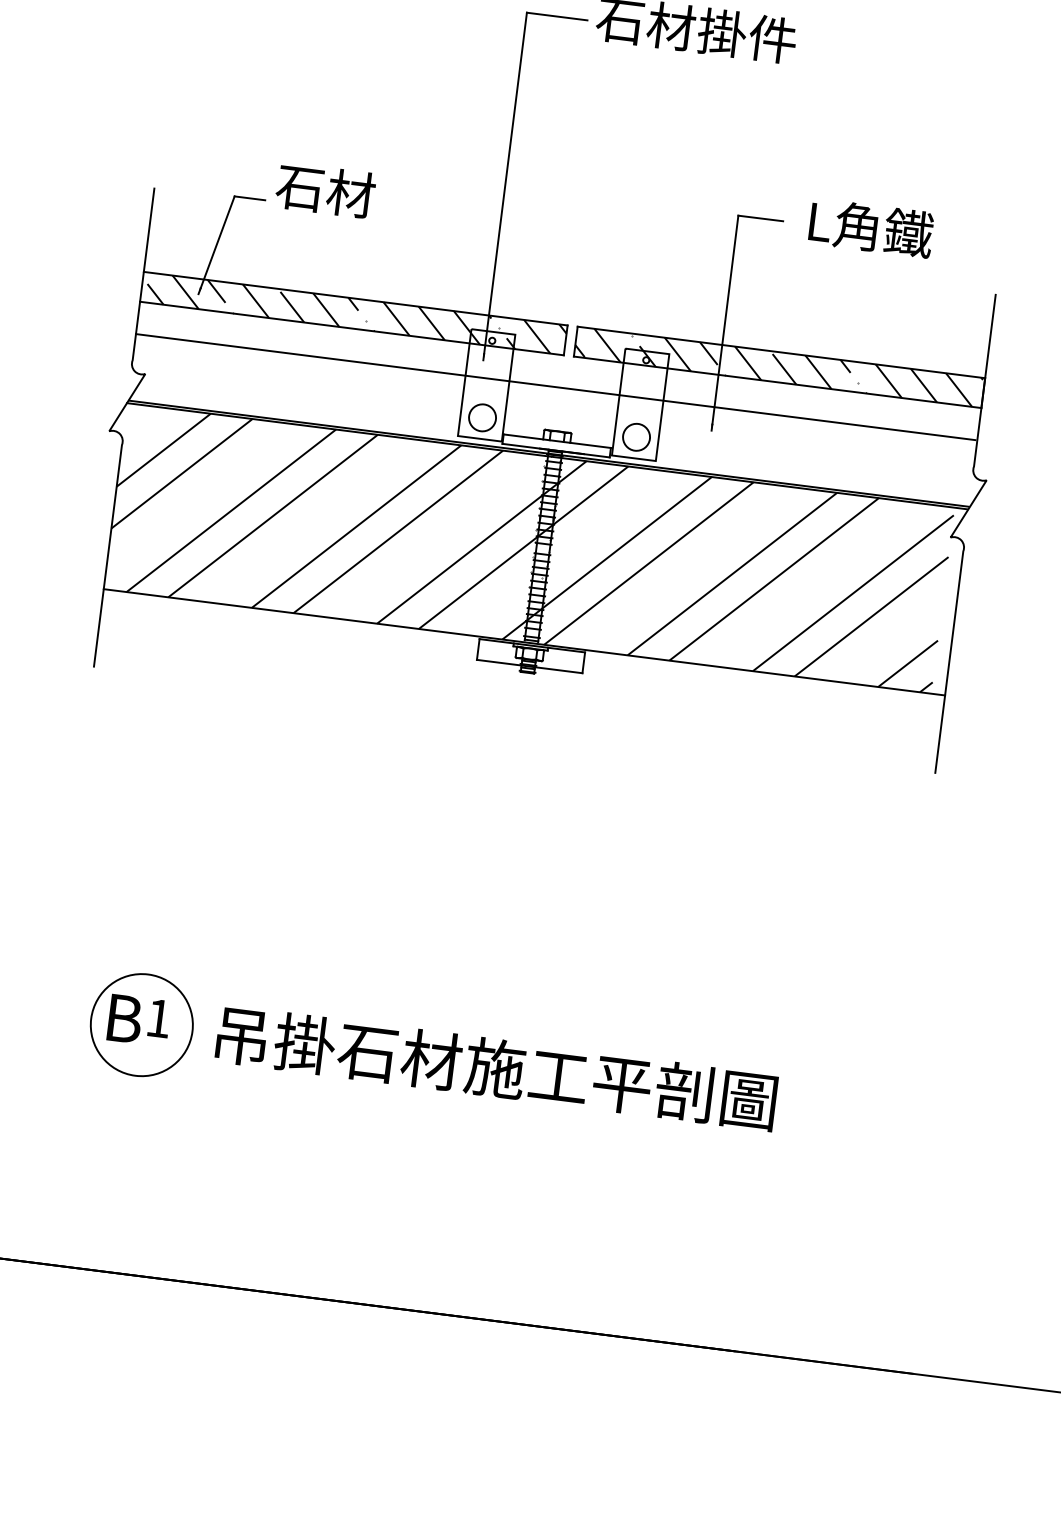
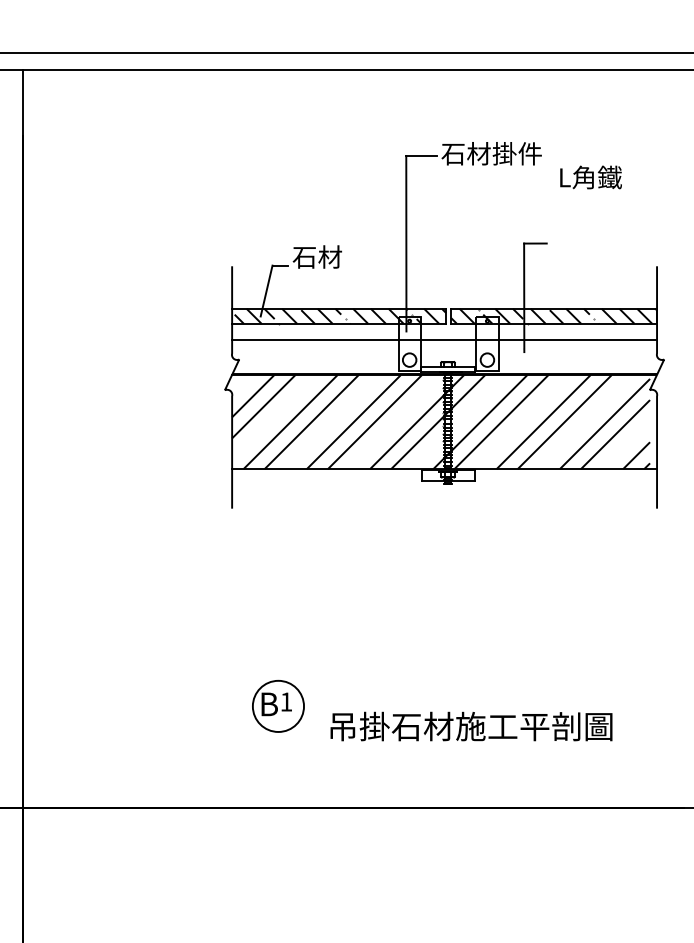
text: (870, 228) -> (590, 177), moved
part: (141, 1025) -> (278, 706), moved
text: (496, 1068) -> (471, 726), moved

